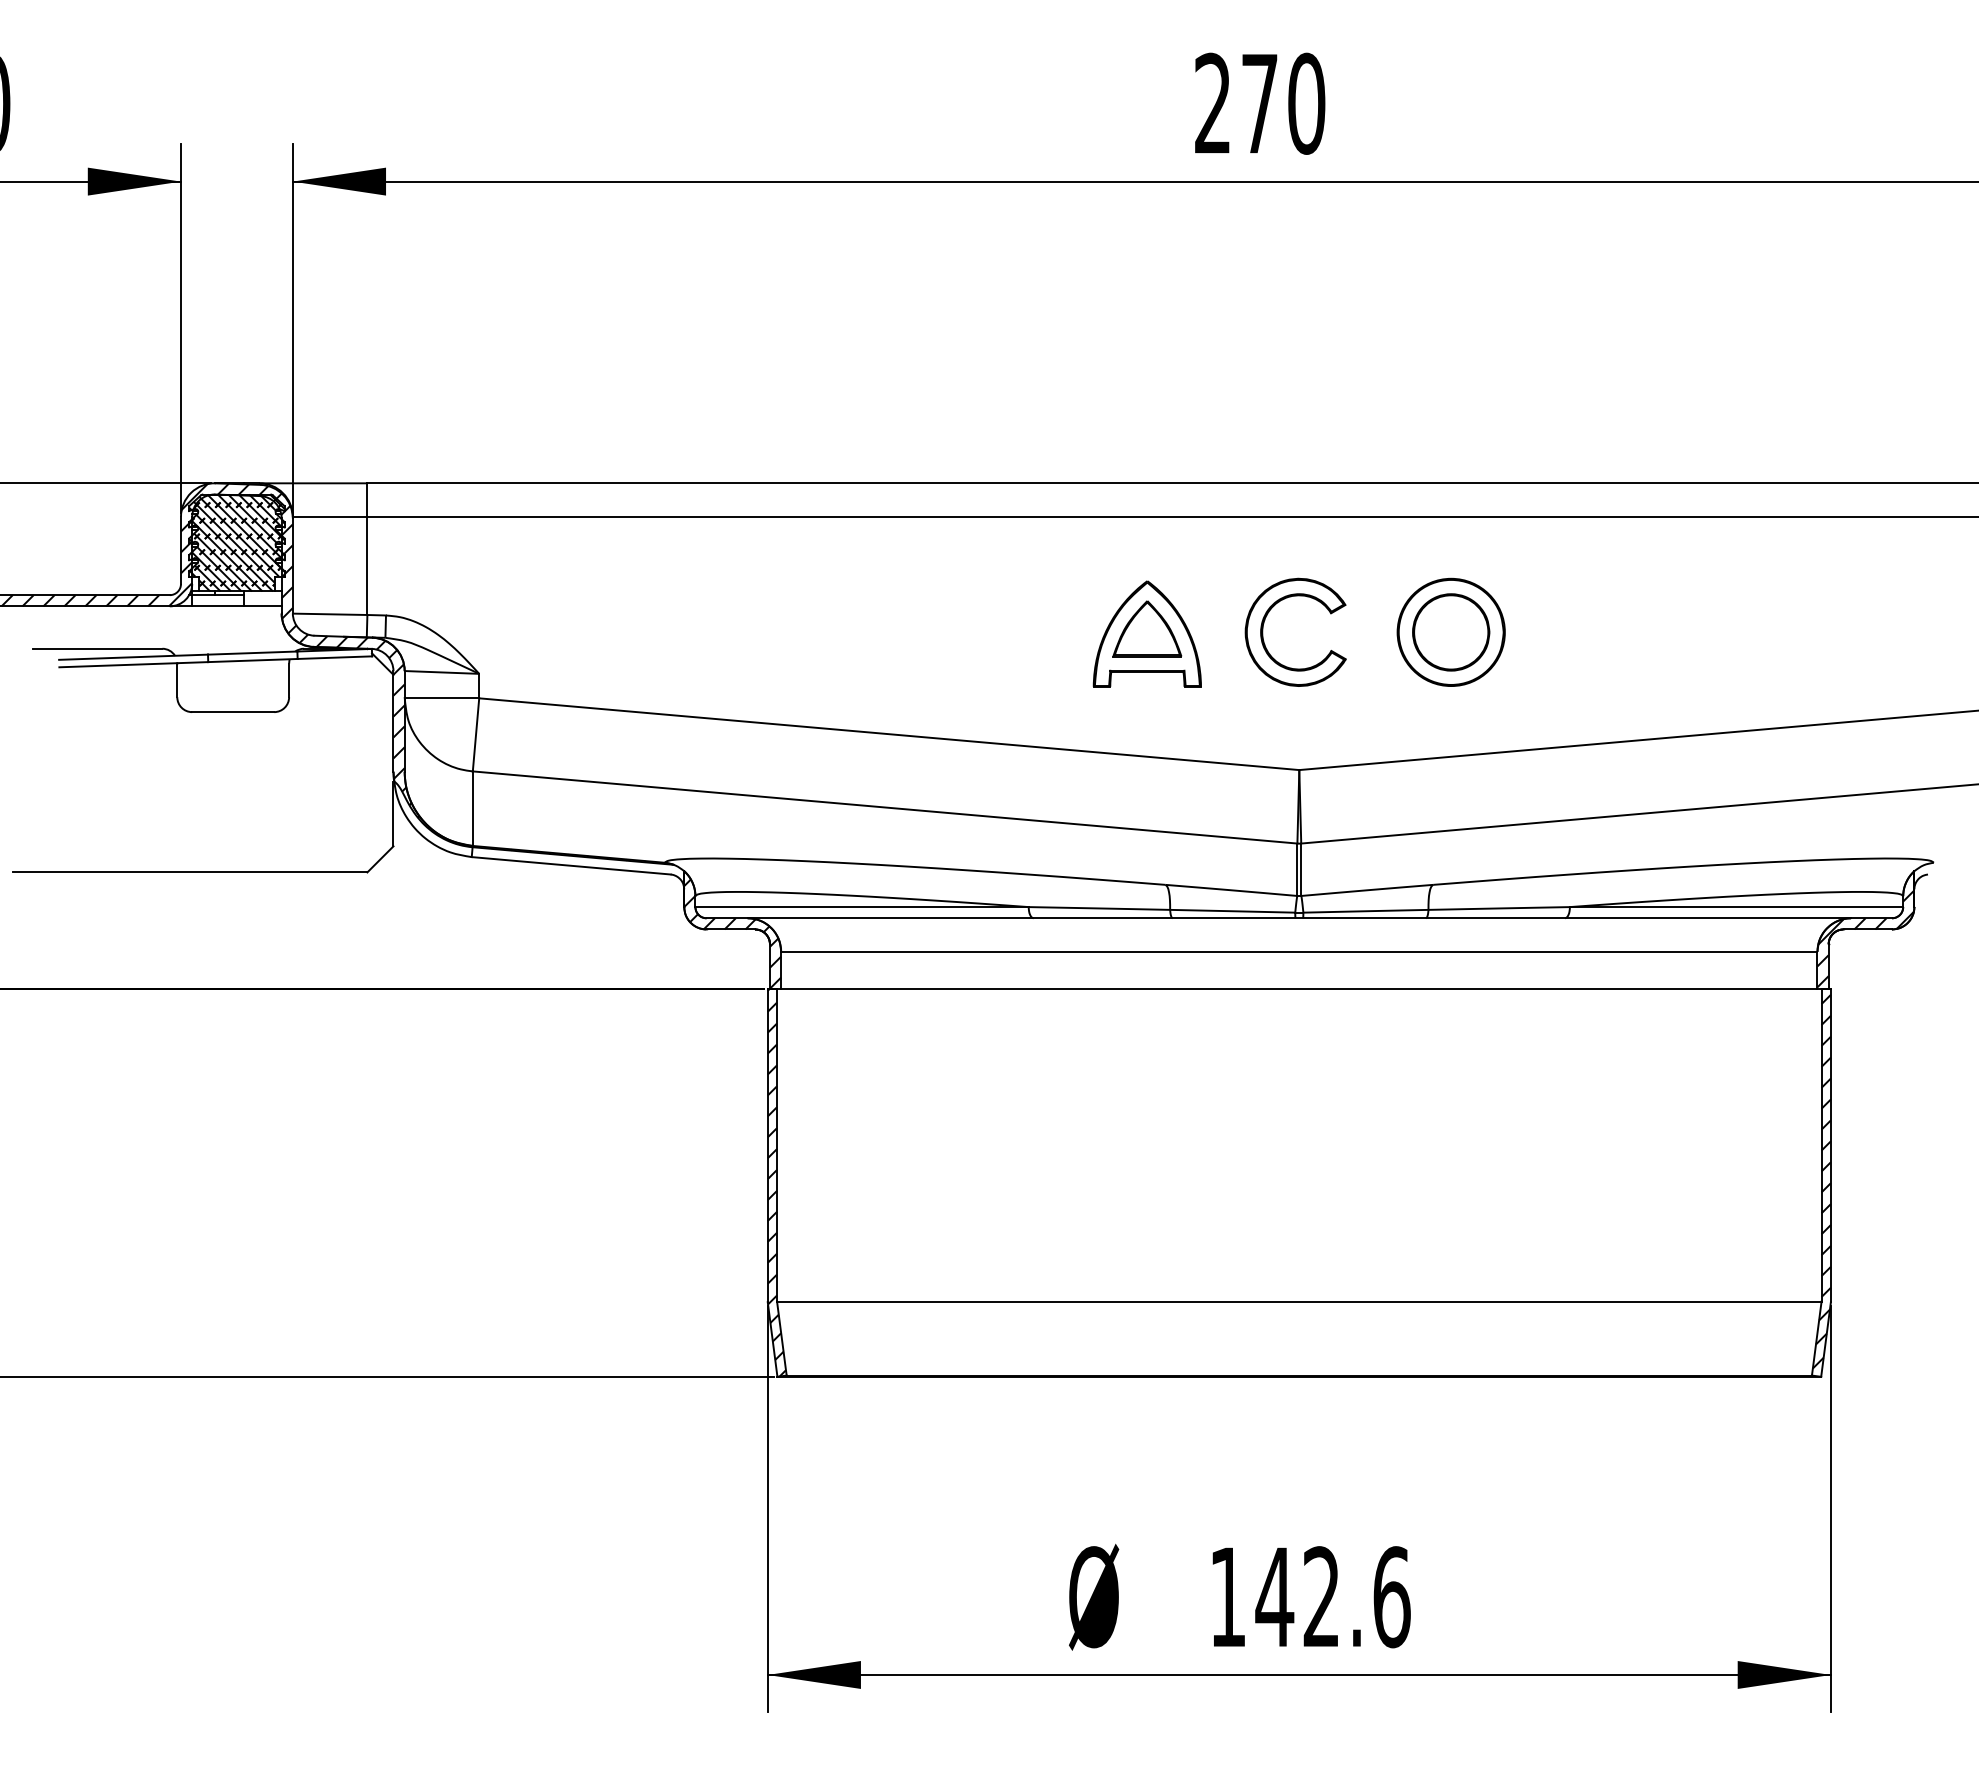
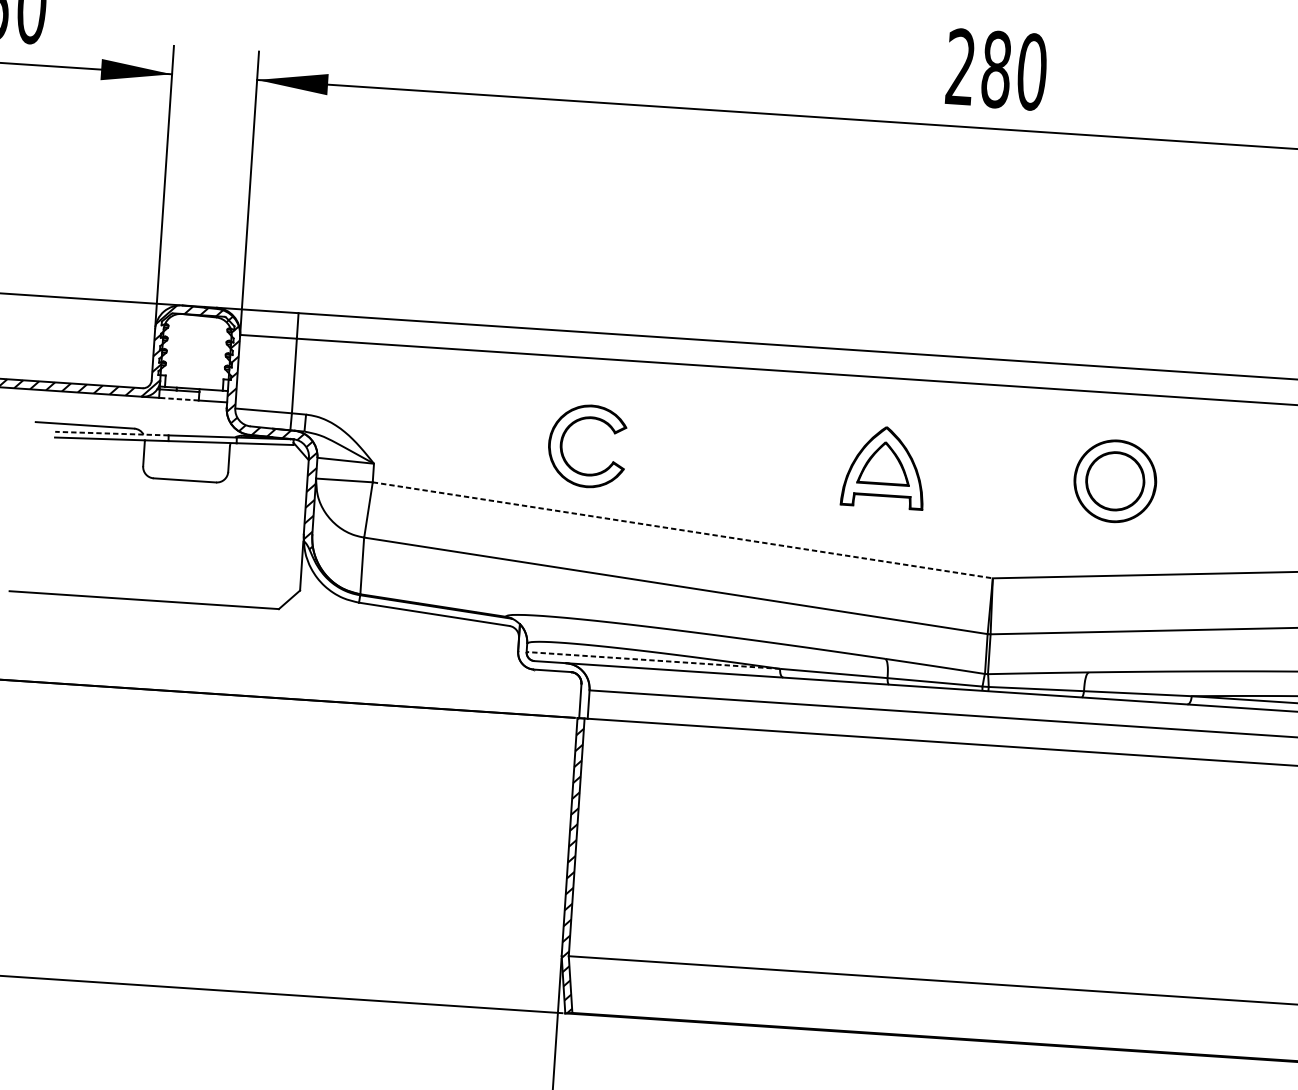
text: (1259, 103) -> (996, 69), 270 -> 280
hatch: (236, 542) -> (196, 351), removed
line: (217, 606) -> (178, 399), solid -> dashed
part: (1265, 620) -> (564, 435), moved
line: (133, 657) -> (111, 433), solid -> dashed
line: (889, 734) -> (682, 530), solid -> dashed
line: (862, 907) -> (653, 660), solid -> dashed
hatch: (732, 933) -> (553, 673), removed

